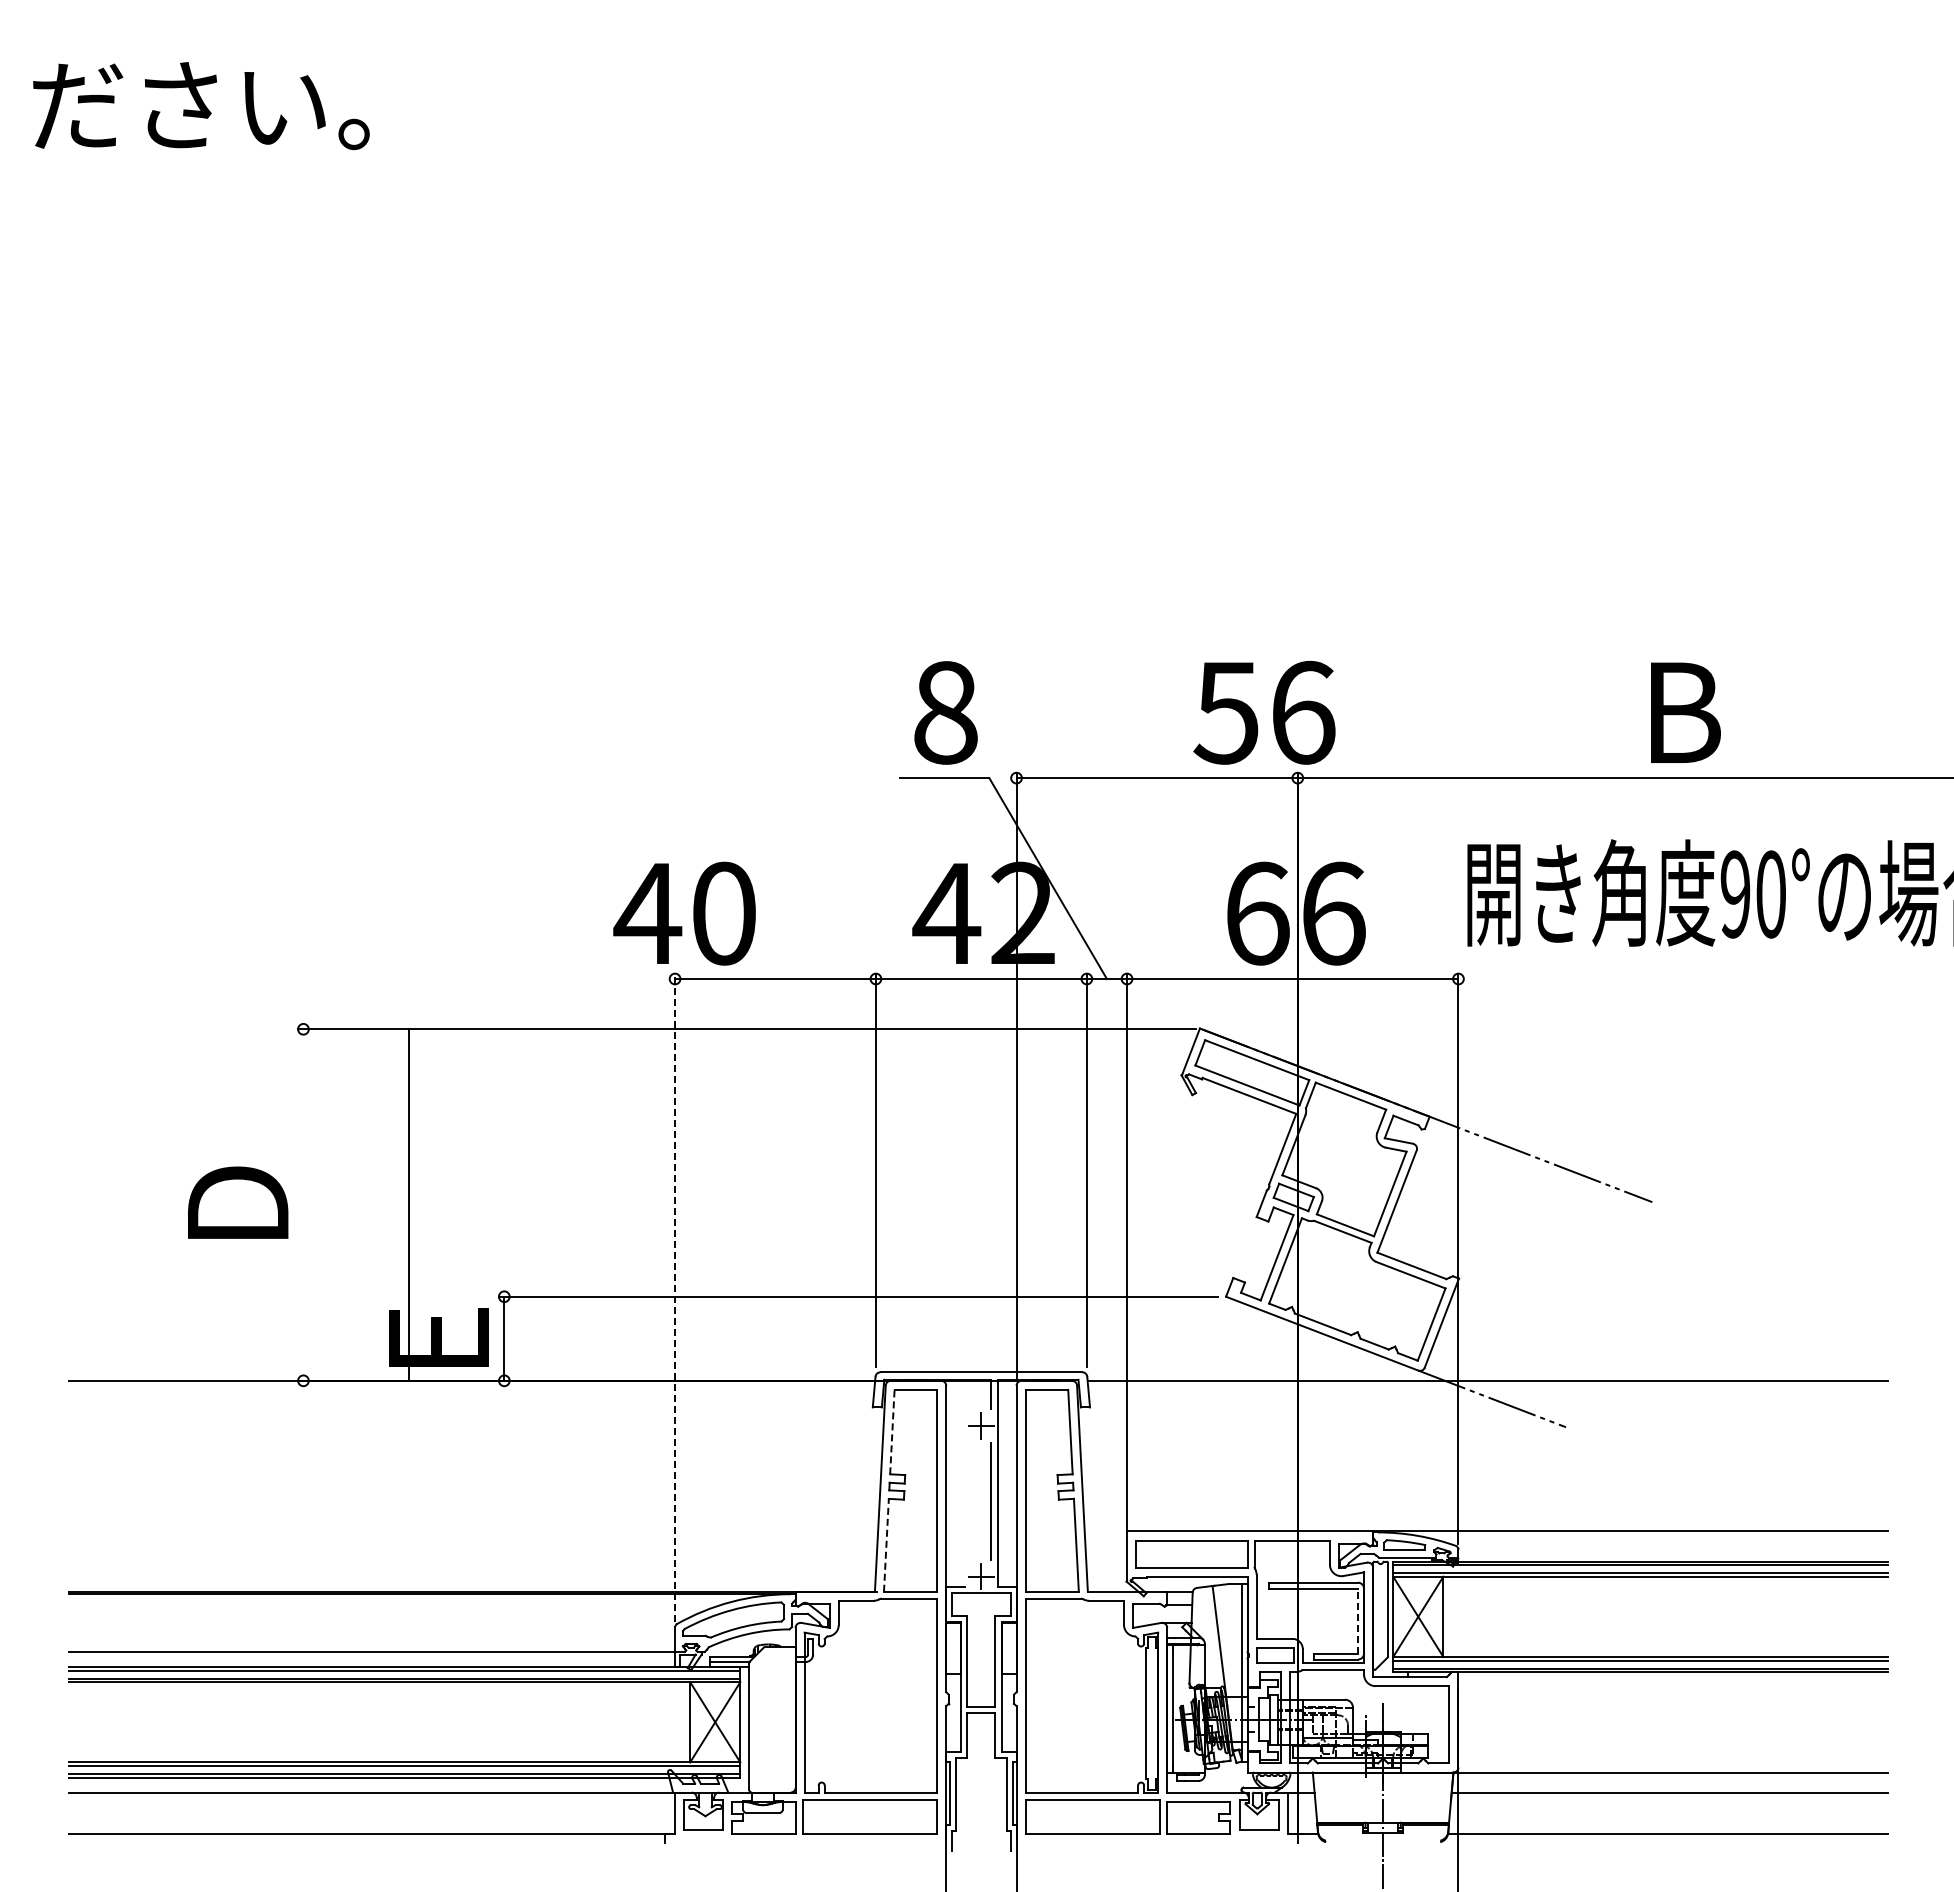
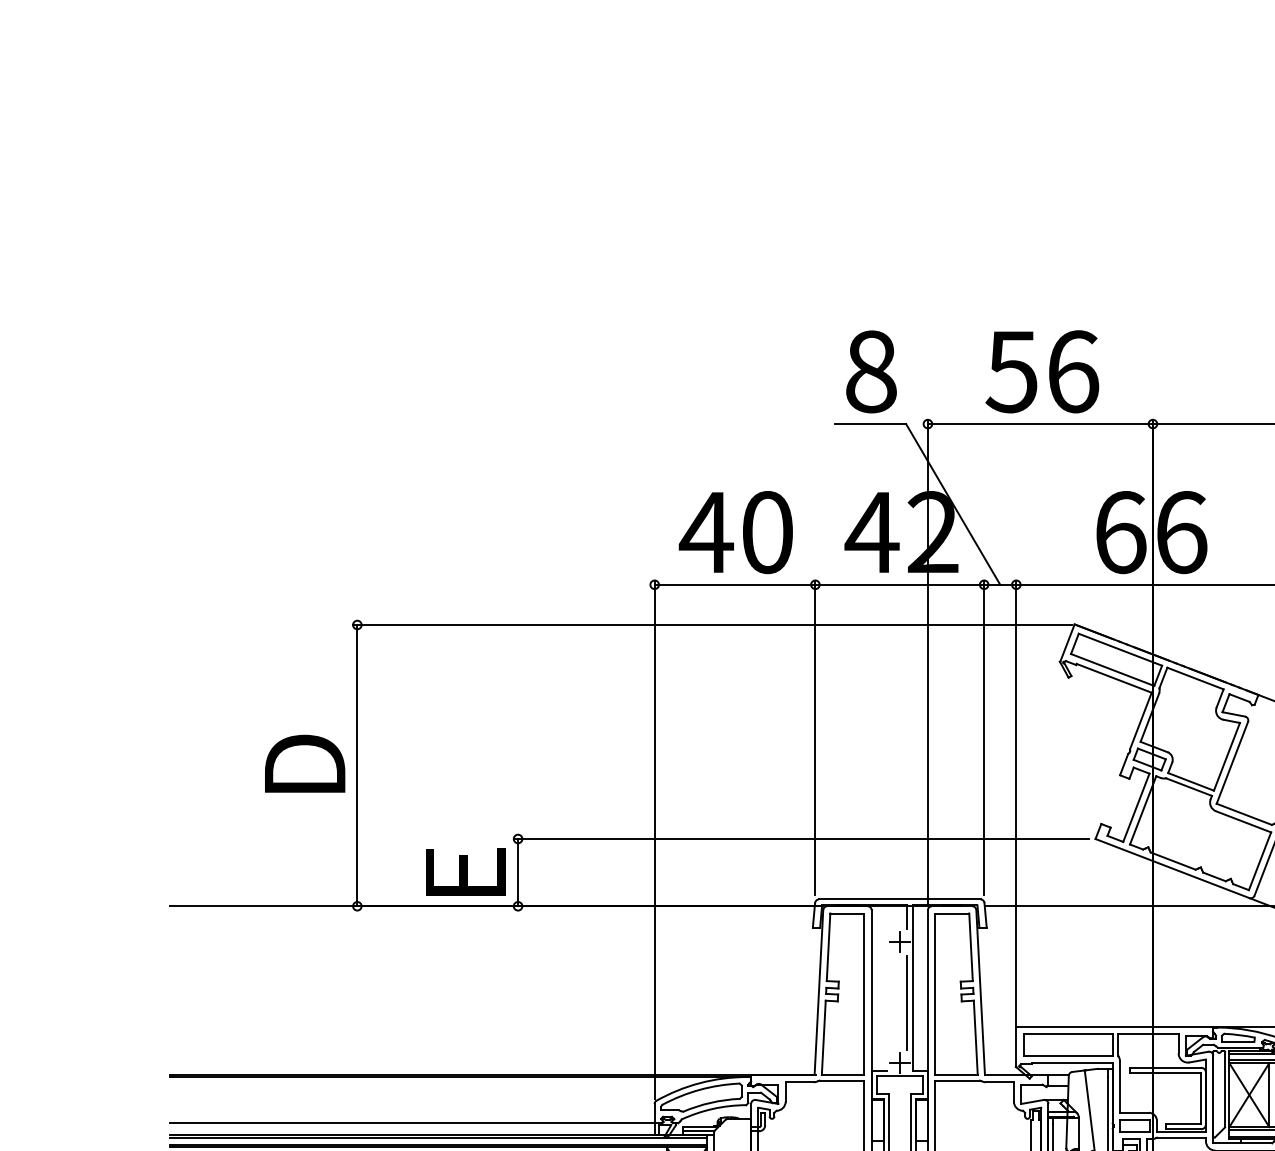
text: (1264, 712) -> (1042, 371), moved
text: (684, 913) -> (735, 532), moved
line: (409, 1204) -> (357, 765), moved
line: (675, 1297) -> (655, 839), dashed -> solid
line: (892, 1431) -> (828, 946), dashed -> solid
line: (886, 1544) -> (823, 1037), dashed -> solid
line: (1358, 1620) -> (1201, 1098), dashed -> solid

